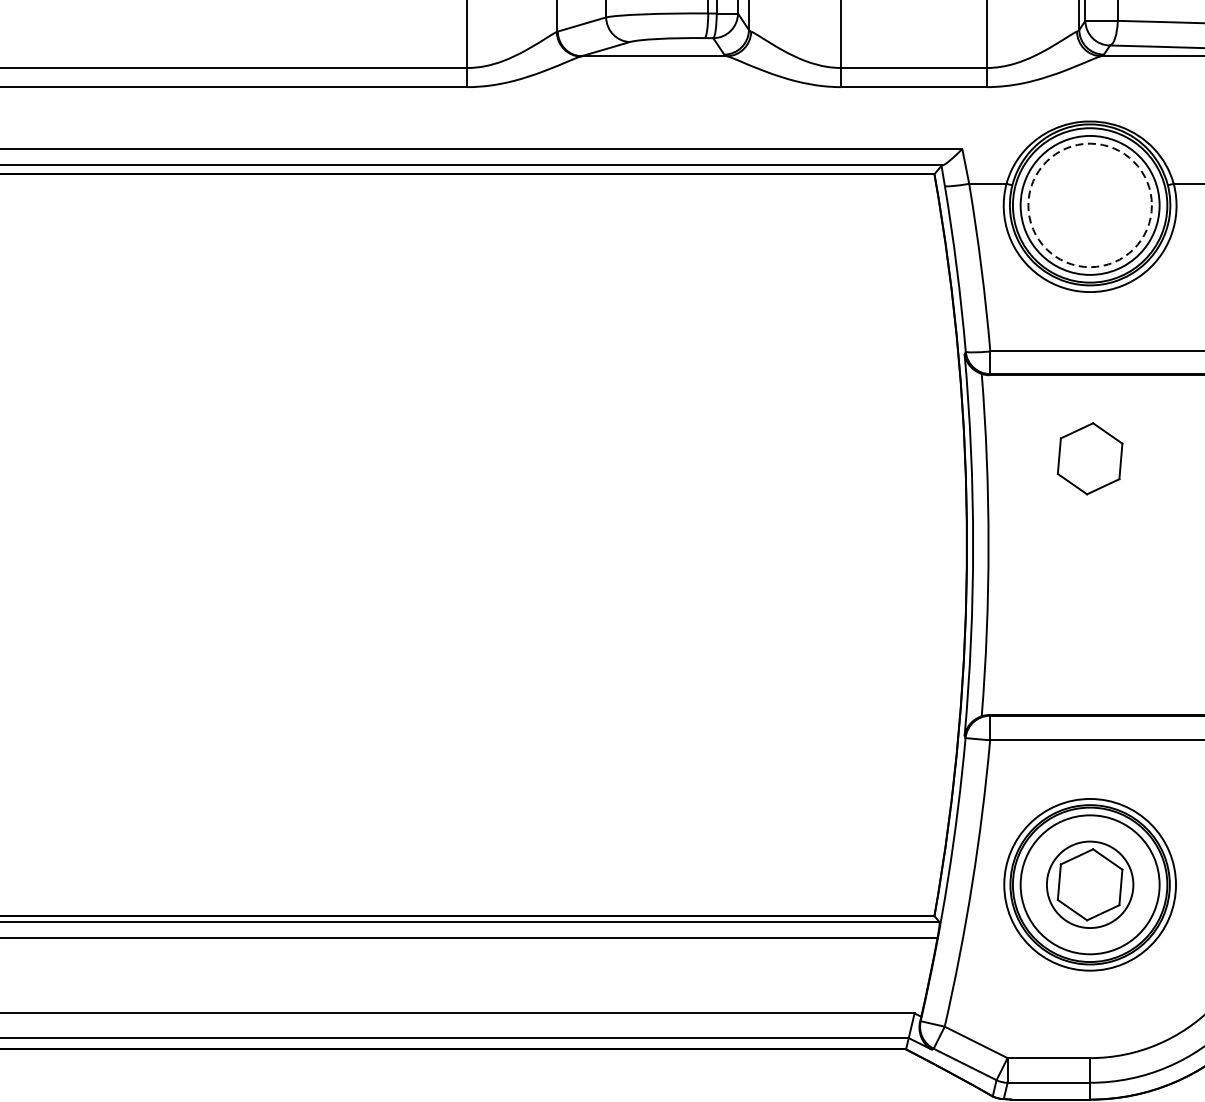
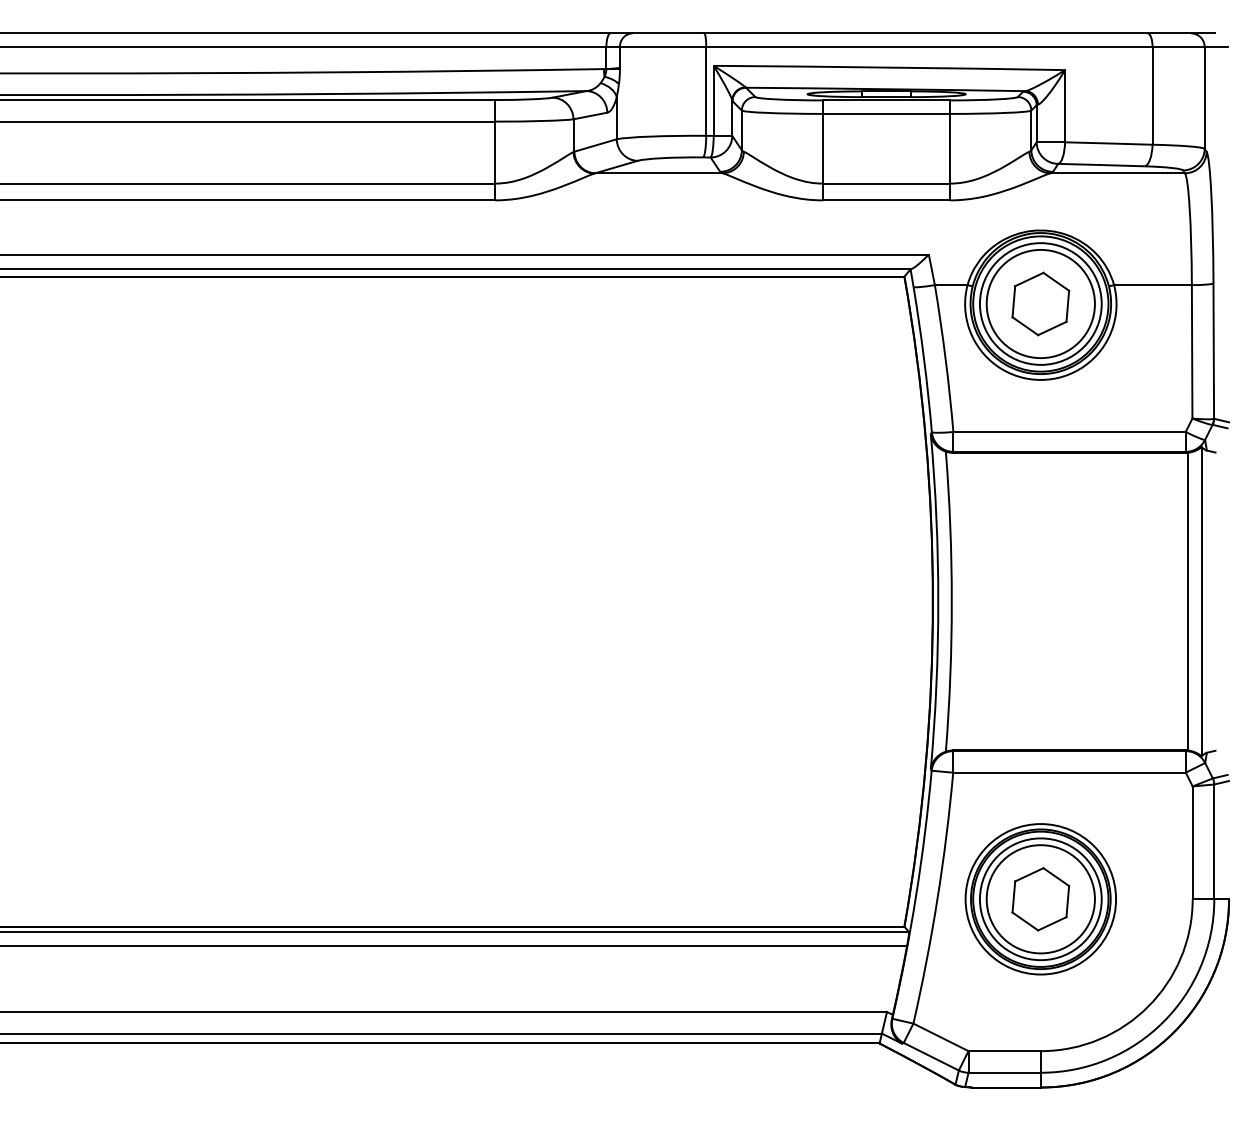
circle: (1089, 204) -> (1040, 303), dashed -> solid
part: (1089, 458) -> (1040, 303), moved
circle: (1089, 885) -> (1040, 899), size x1.43

